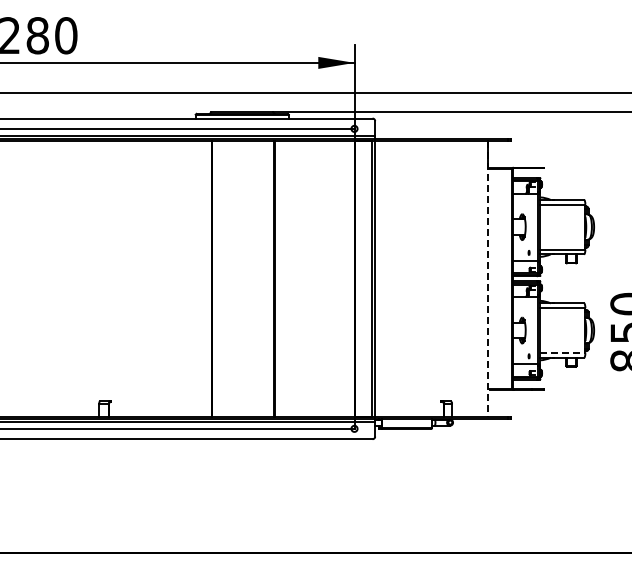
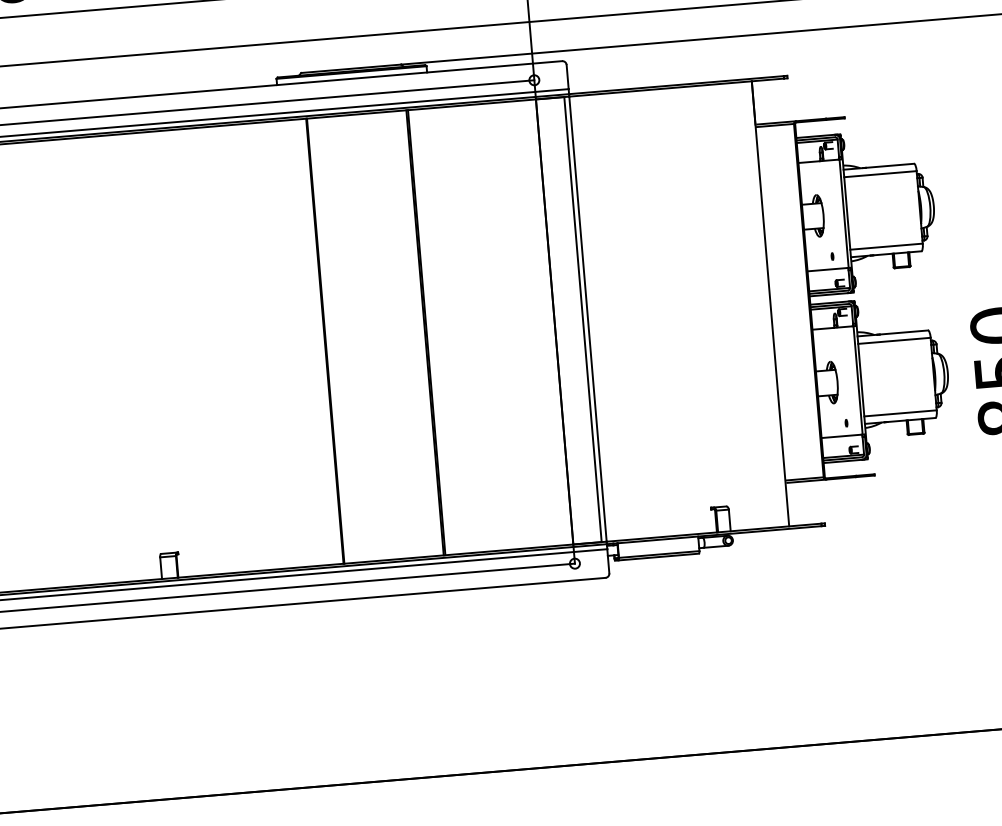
line: (488, 279) -> (770, 304), dashed -> solid
line: (563, 353) -> (901, 413), dashed -> solid

